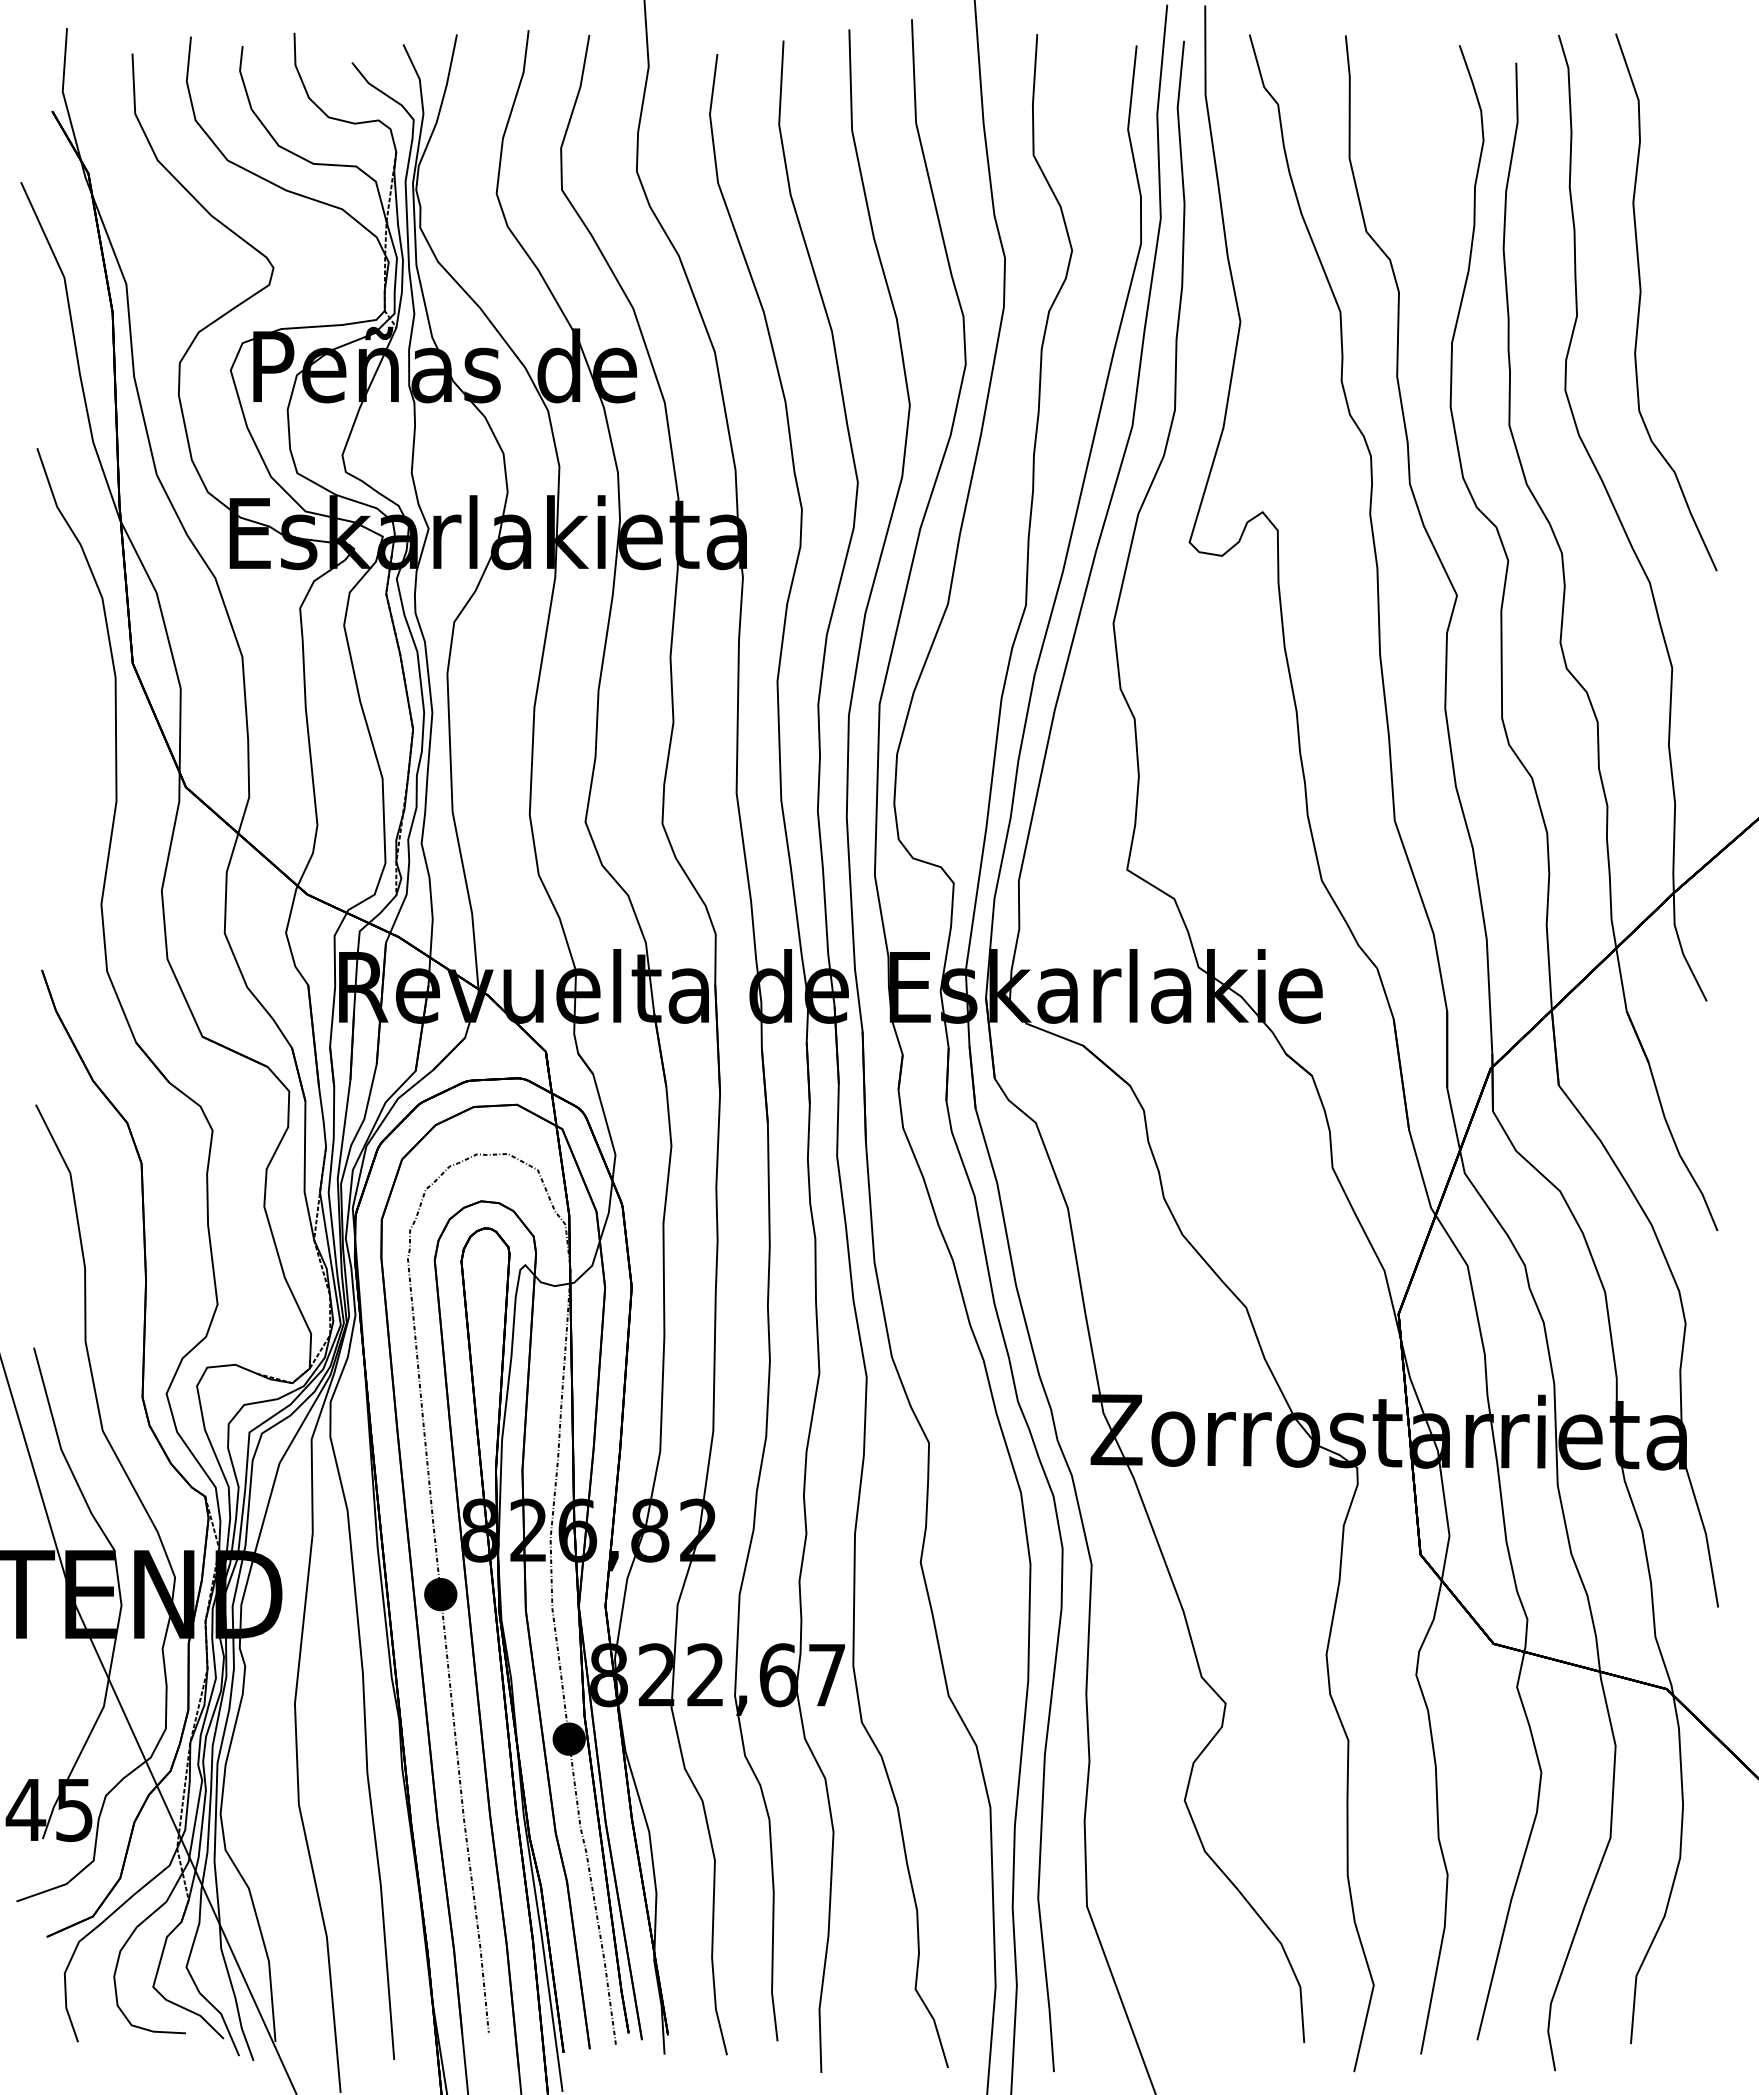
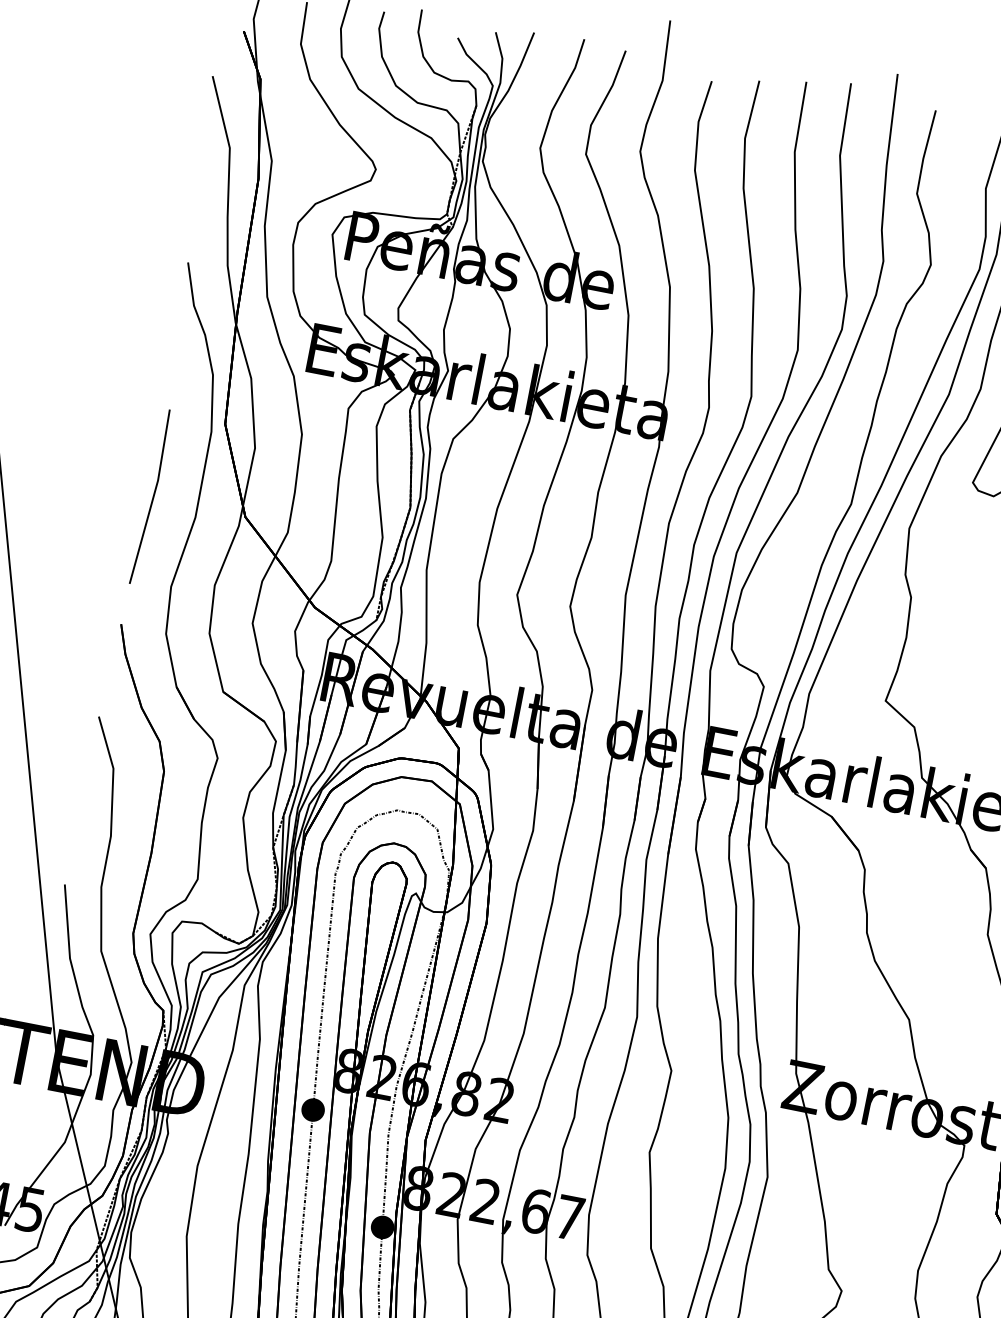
line: (51, 784) -> (152, 497), added

